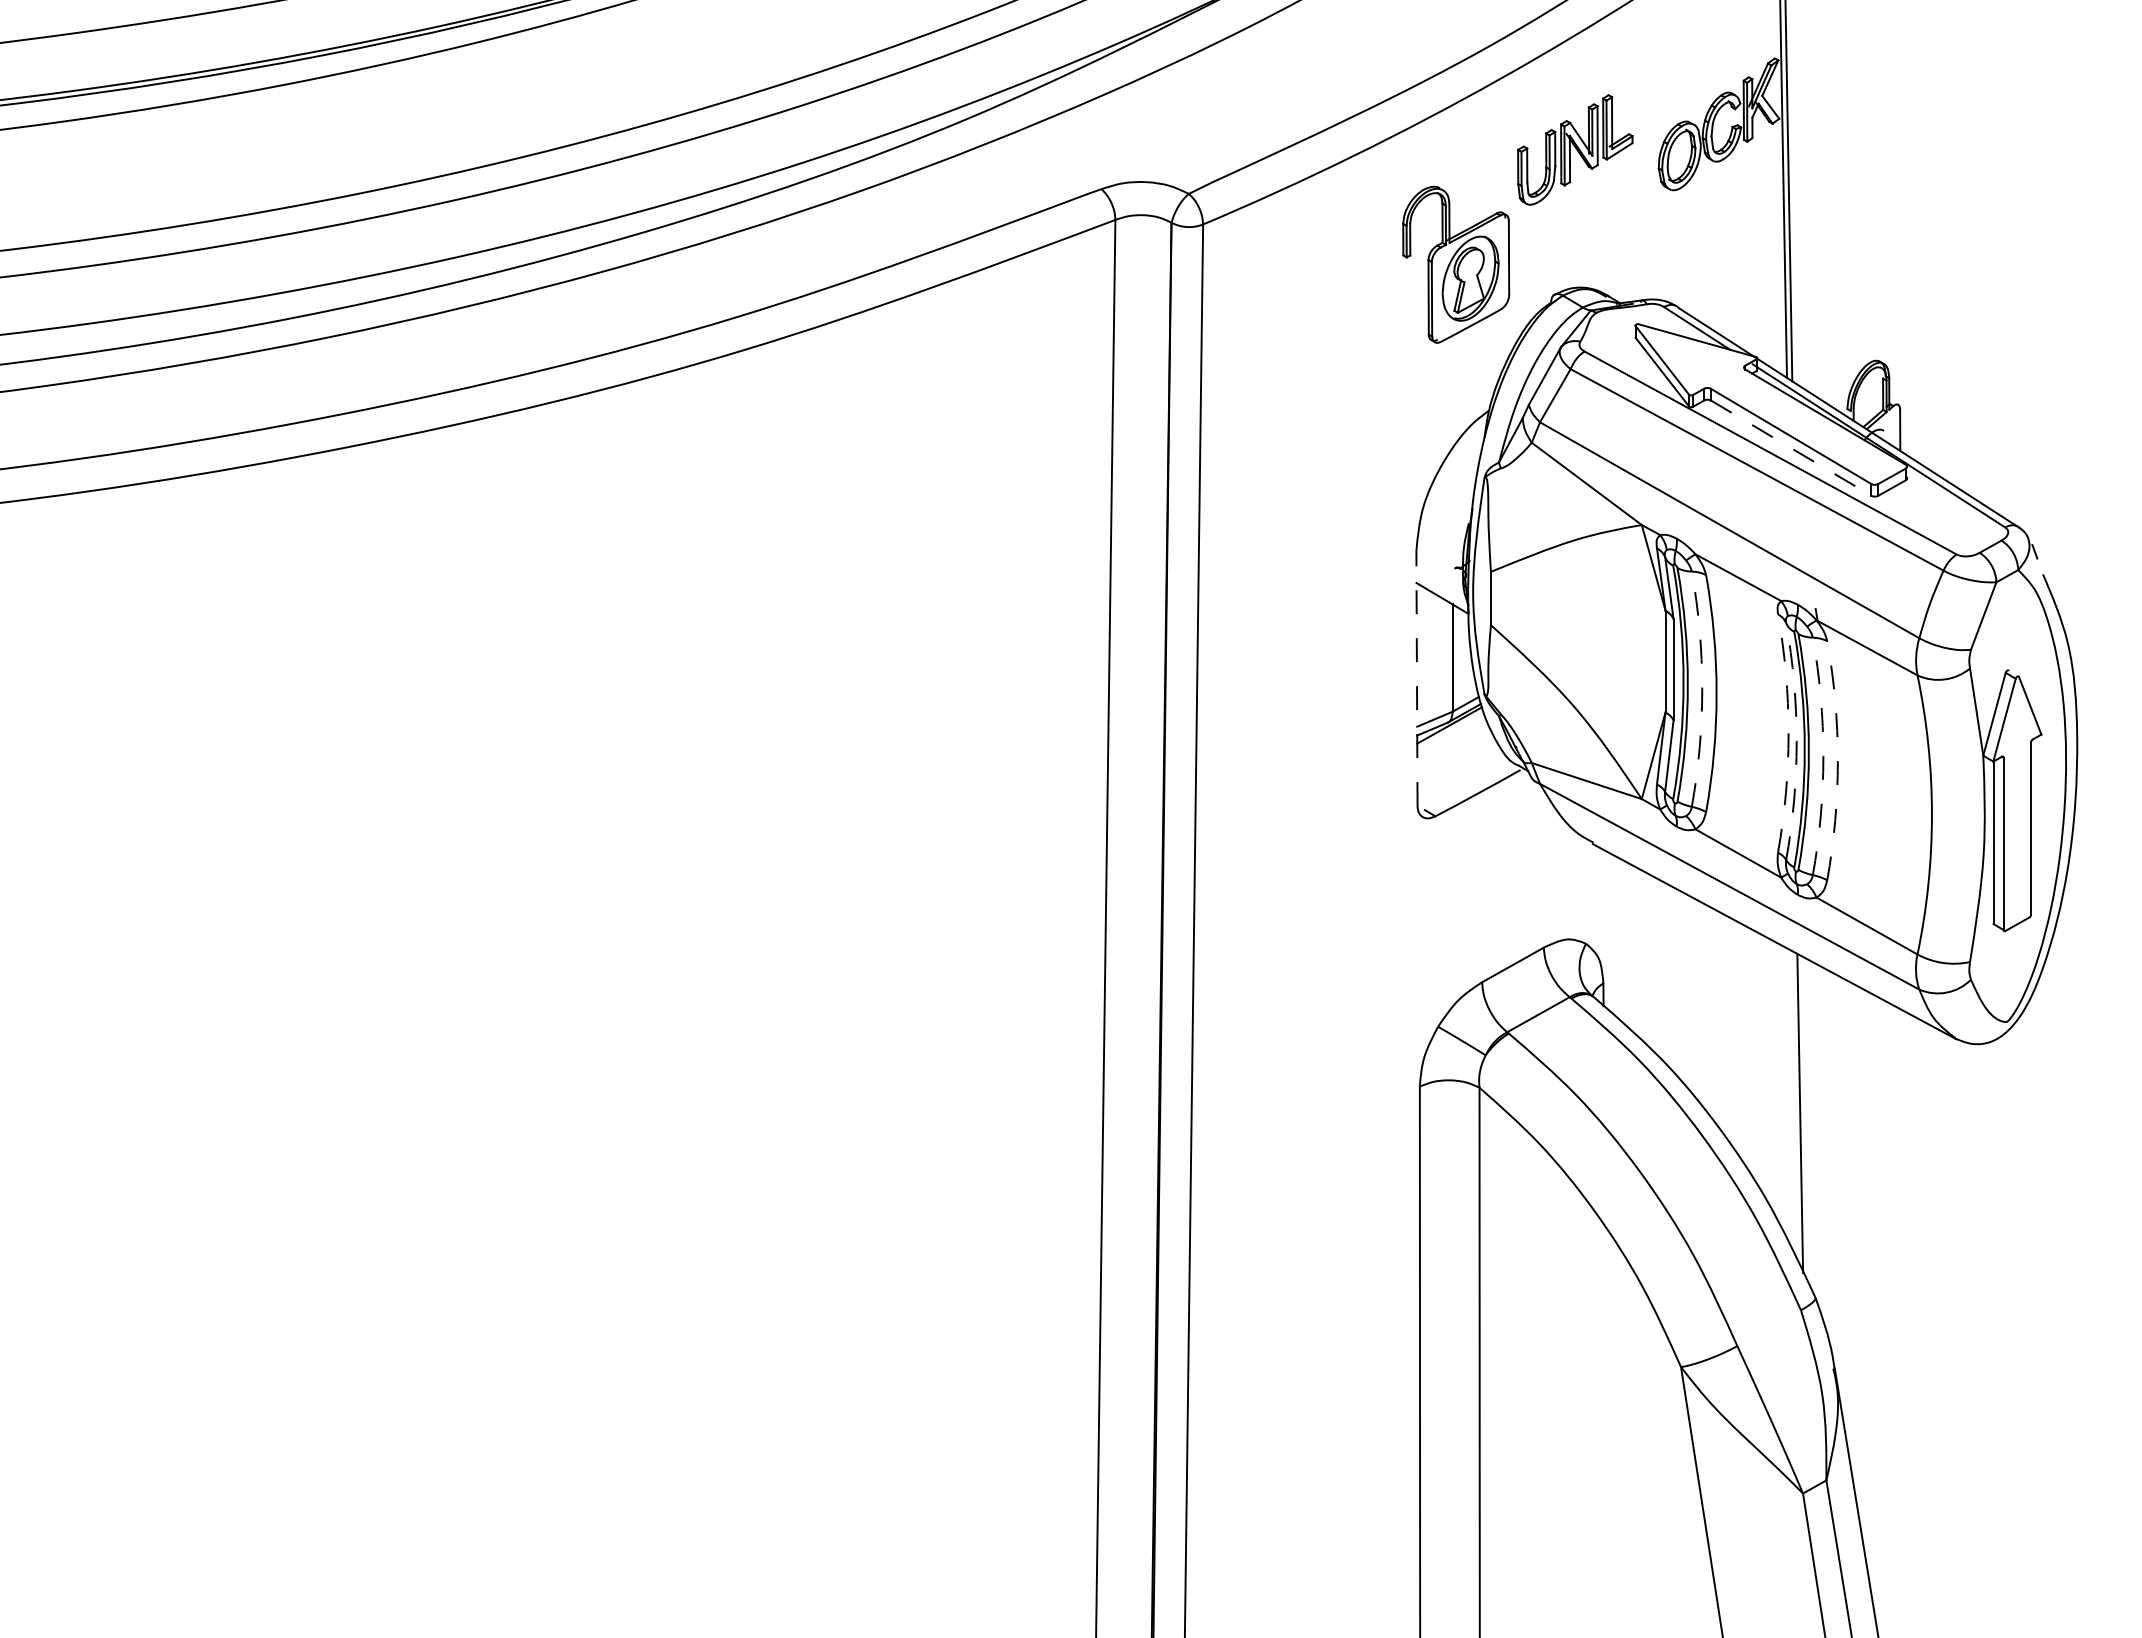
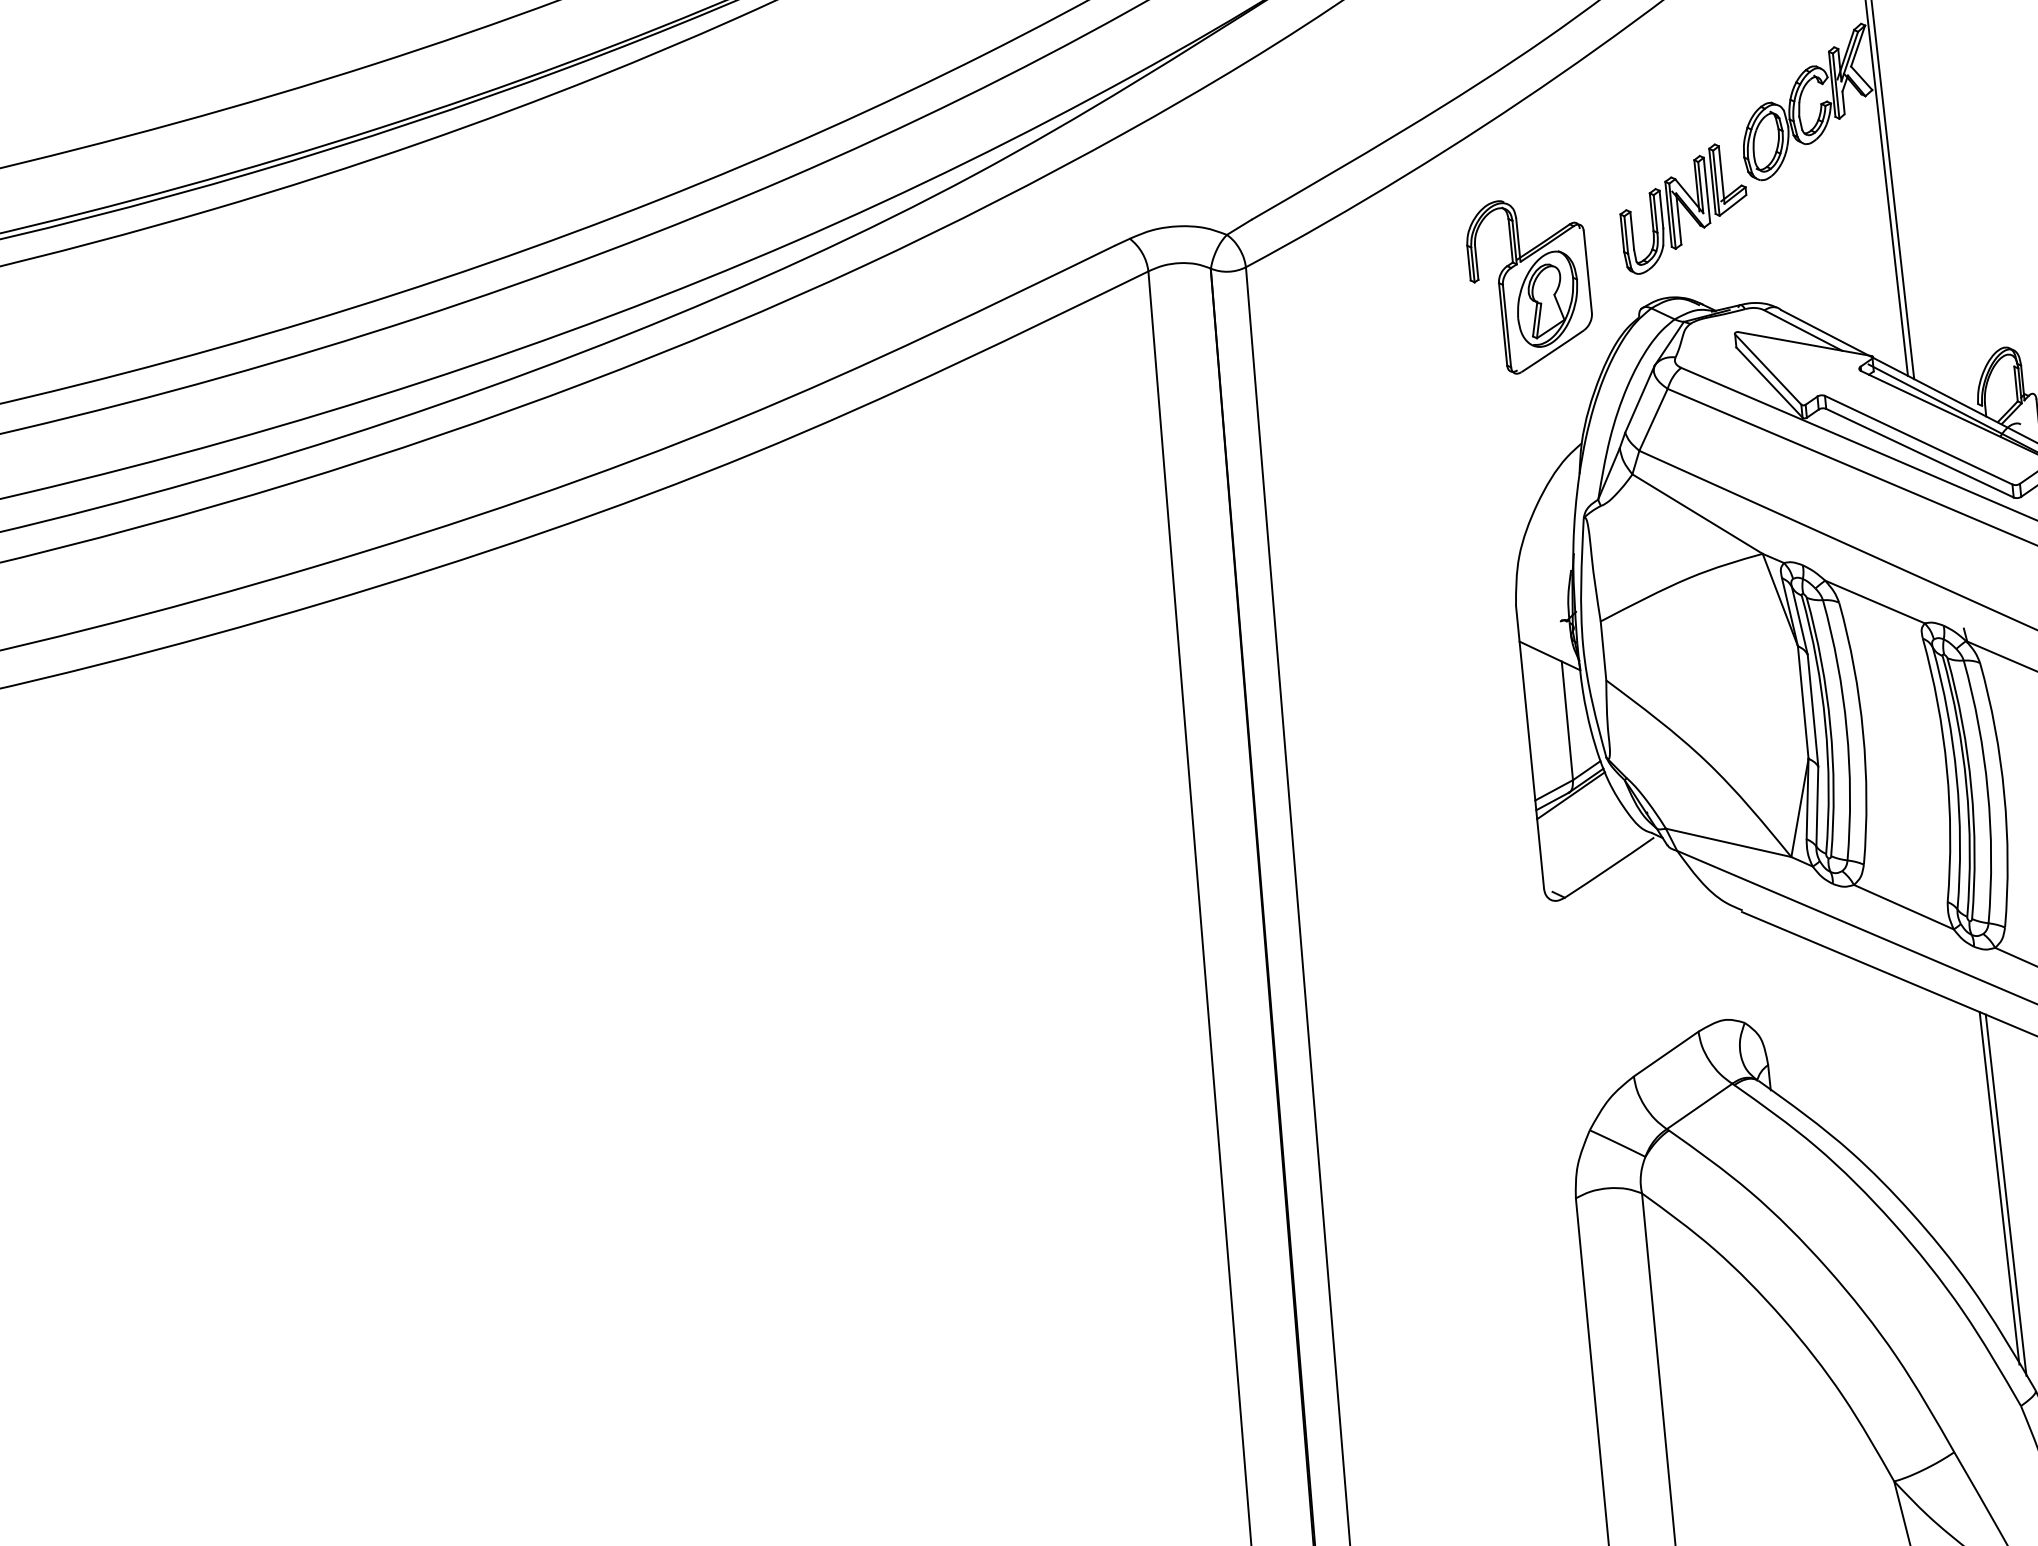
part: (1575, 149) -> (1683, 207), moved
line: (1791, 448) -> (1920, 453), dashed -> solid
line: (1416, 678) -> (1529, 747), dashed -> solid
arc: (1702, 689) -> (1847, 729), dashed -> solid
arc: (1788, 733) -> (1946, 769), dashed -> solid
arc: (1796, 741) -> (1956, 777), dashed -> solid
arc: (1823, 756) -> (1987, 790), dashed -> solid
arc: (1837, 760) -> (2003, 793), dashed -> solid
line: (1805, 1119) -> (2006, 1194), added

